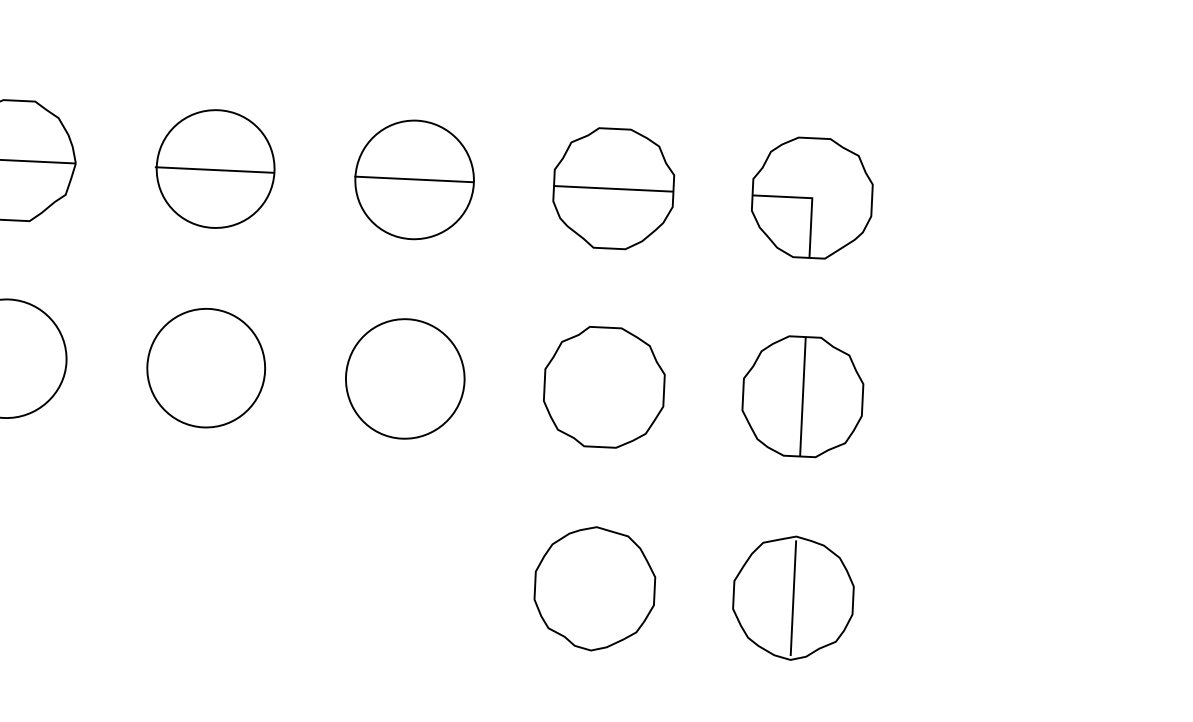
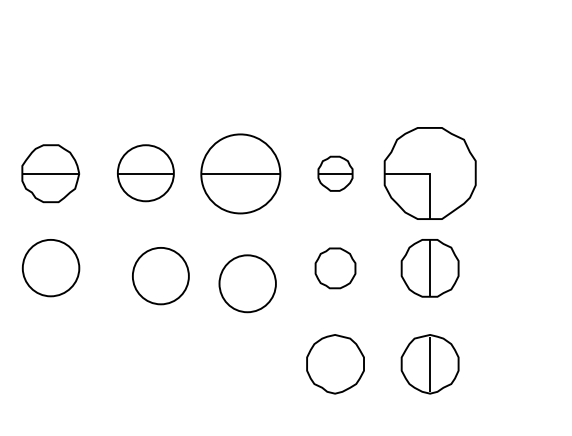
part: (414, 178) -> (240, 173), size x1.4
part: (613, 188) -> (335, 173), size x0.6
part: (810, 197) -> (429, 173), size x1.6
part: (205, 368) -> (160, 276), moved
part: (404, 378) -> (247, 283), moved
part: (604, 387) -> (335, 268), size x0.7

